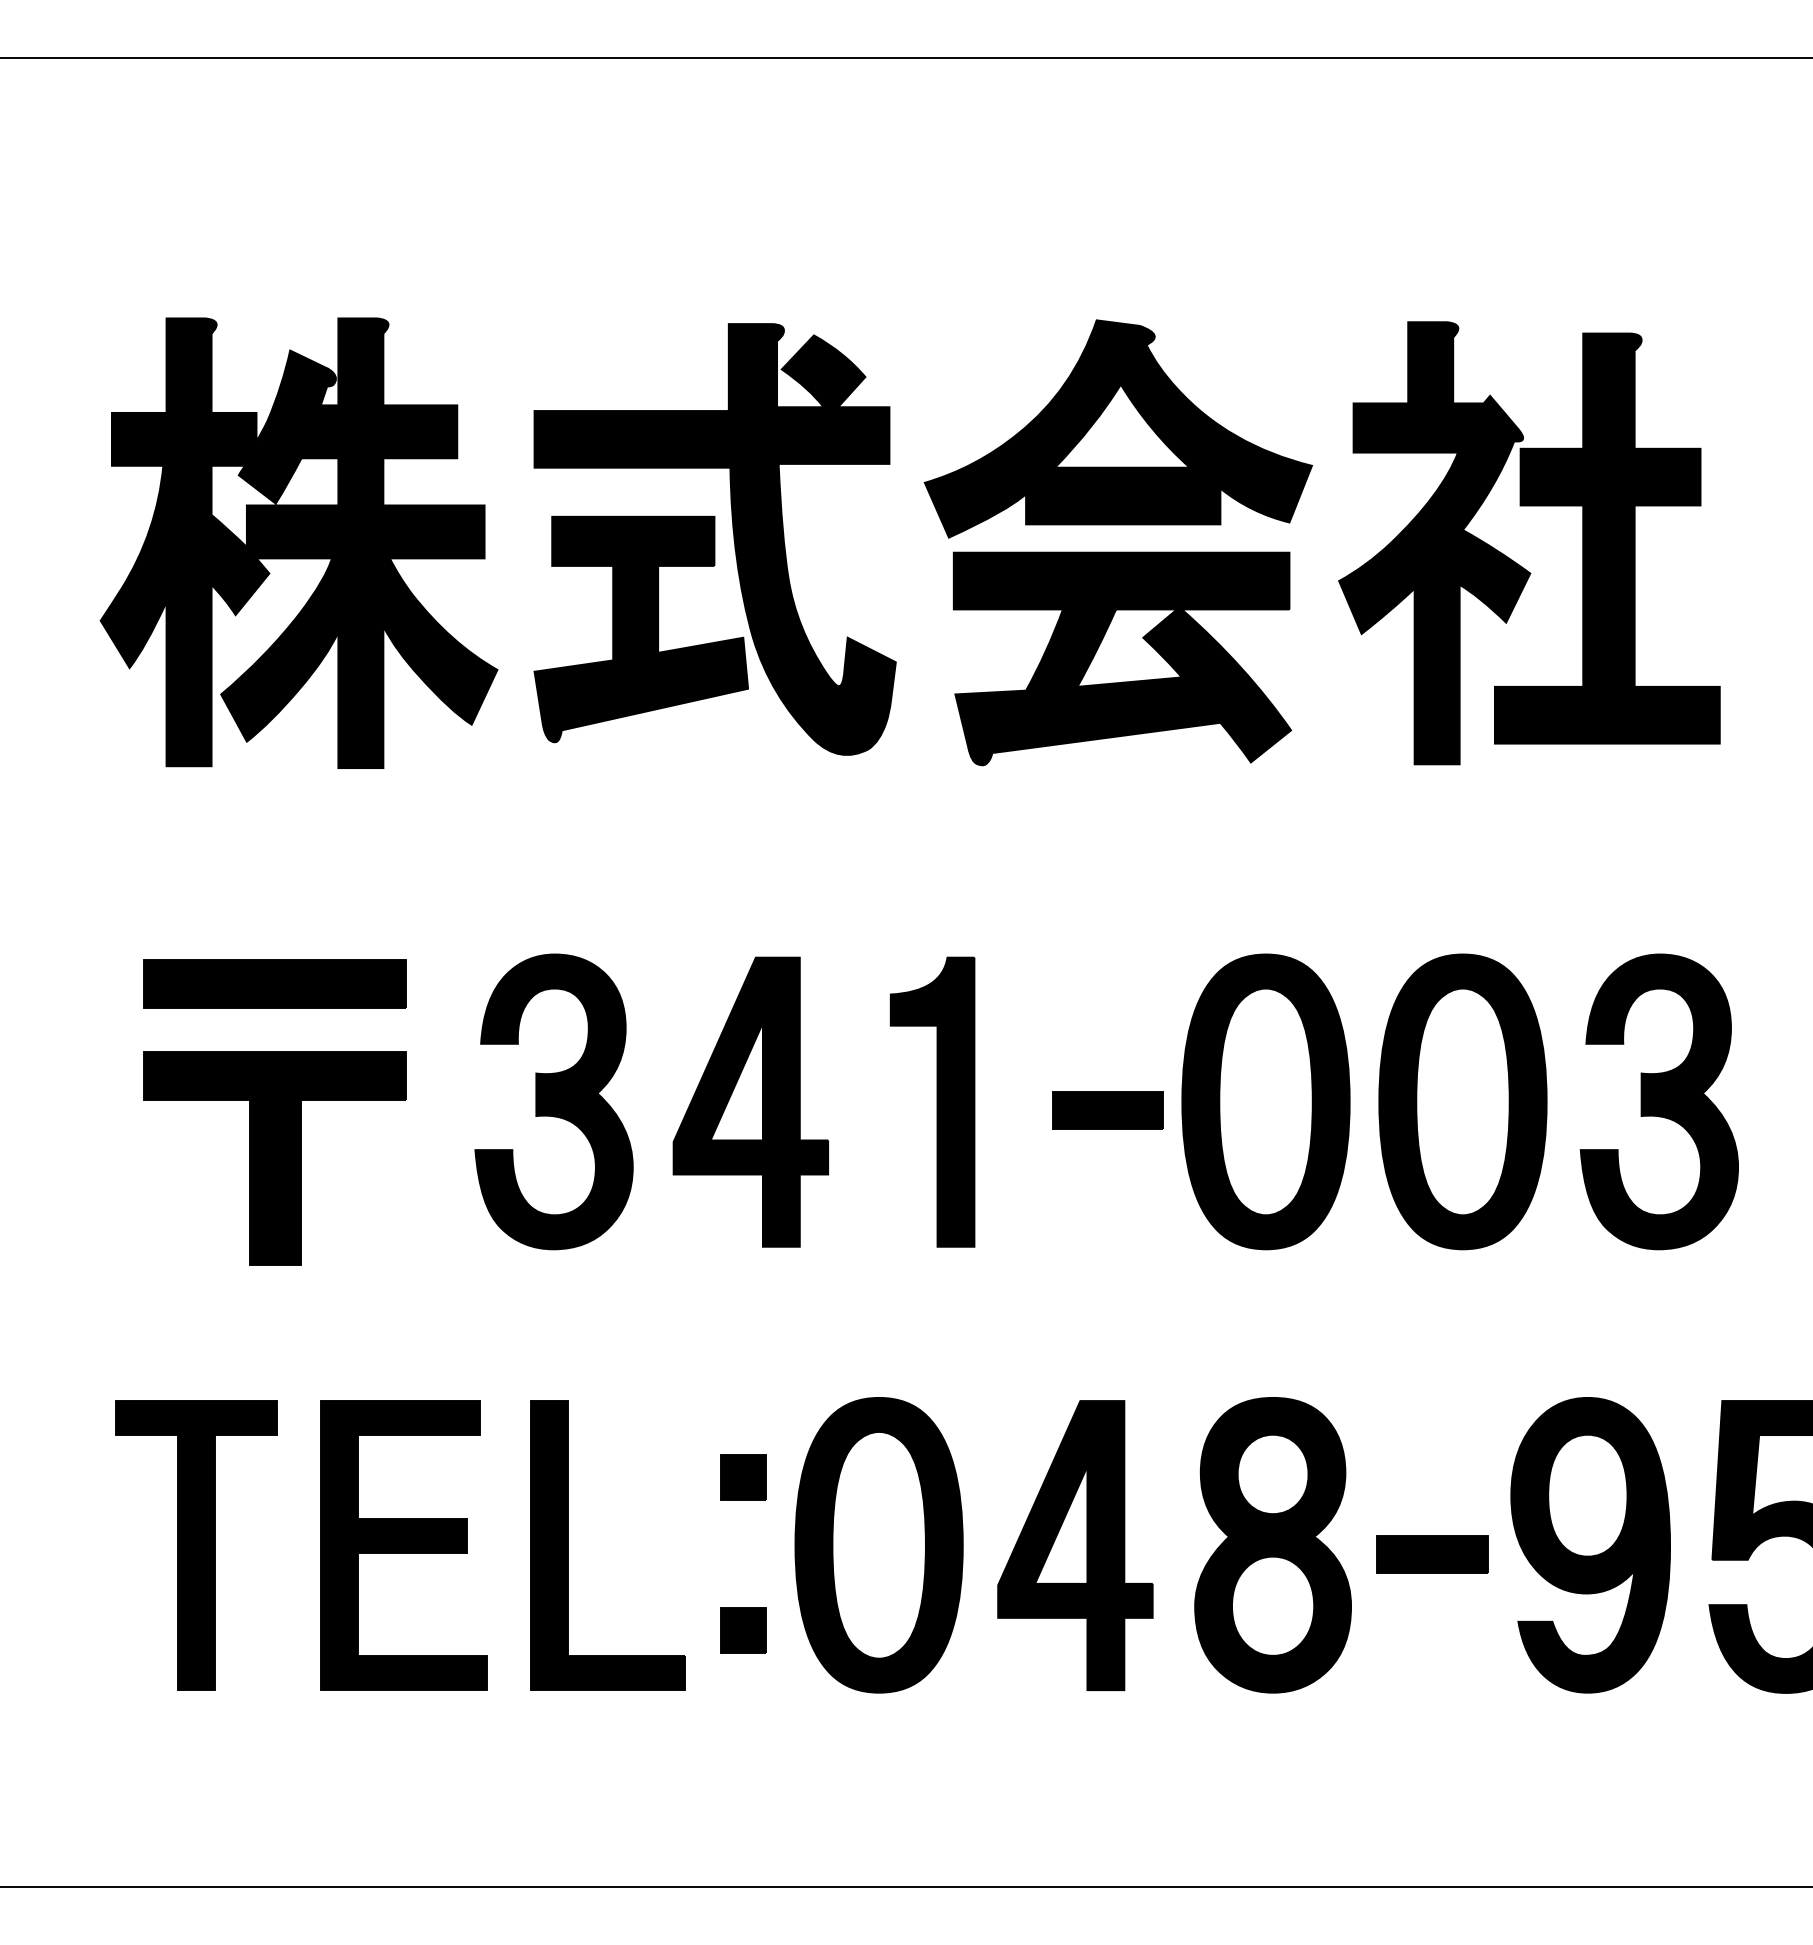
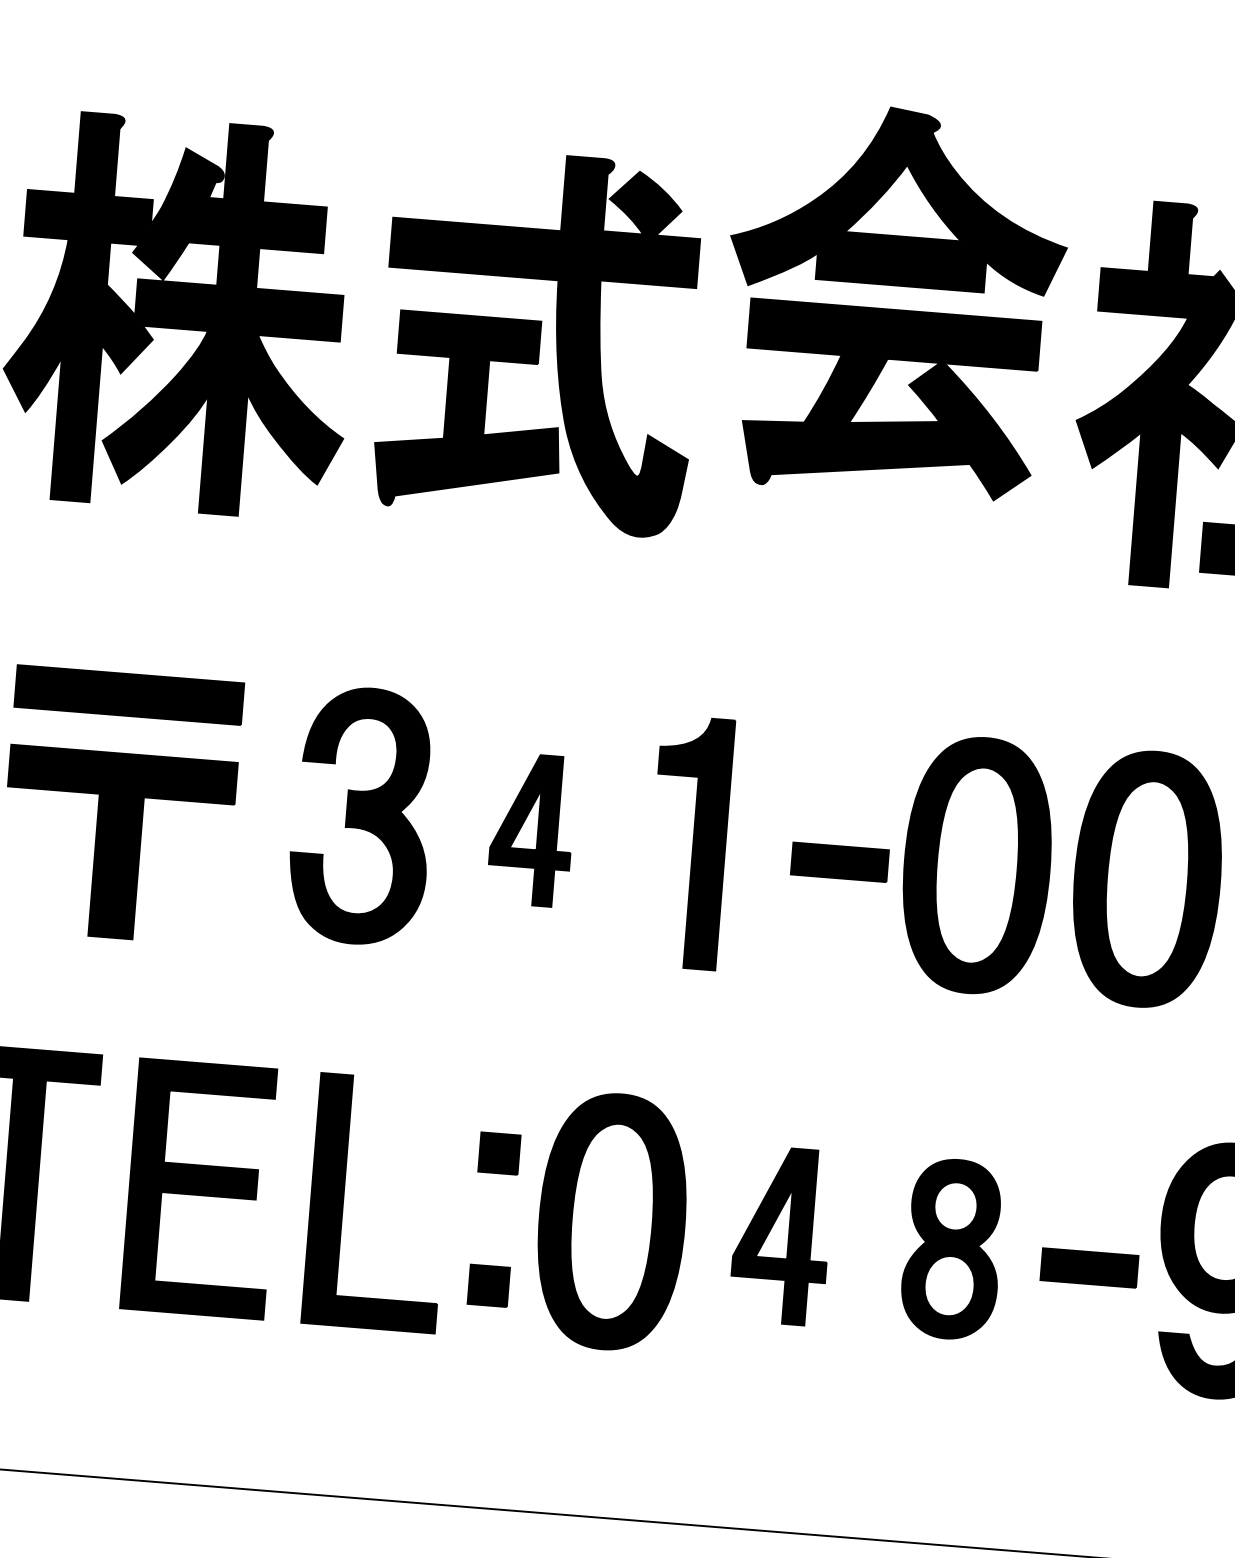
part: (1117, 551) -> (892, 308), moved
part: (750, 1101) -> (531, 829), size x0.6
part: (1075, 1545) -> (781, 1235), size x0.7
part: (1272, 1545) -> (952, 1249), size x0.7

